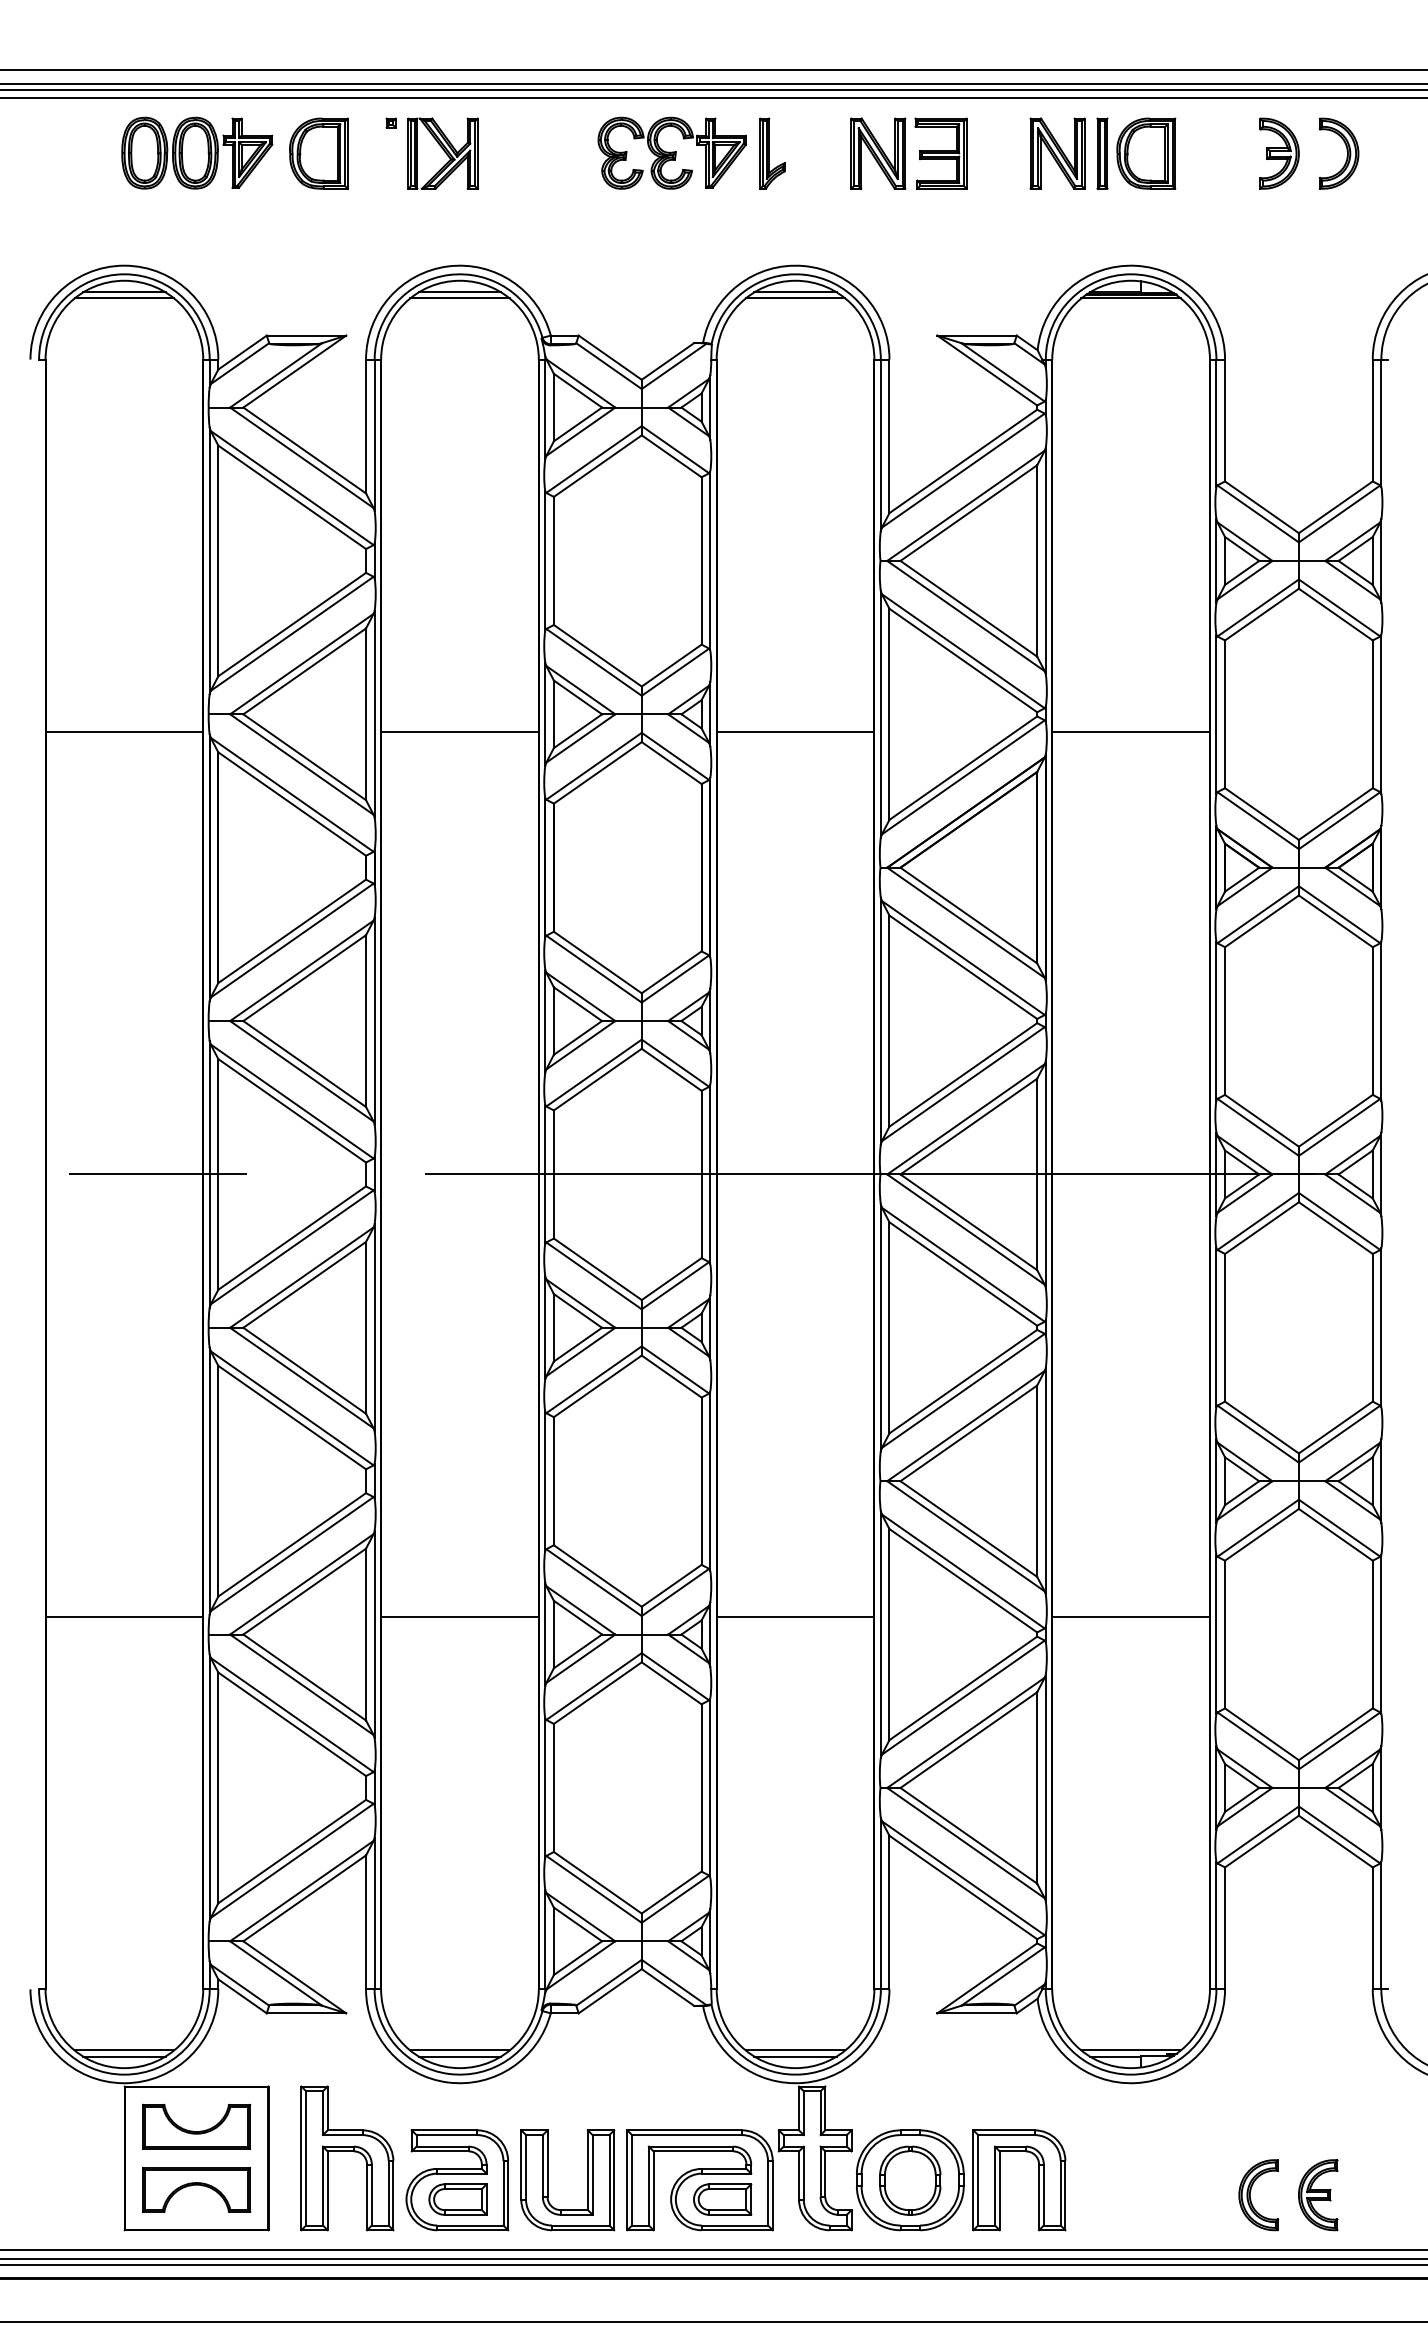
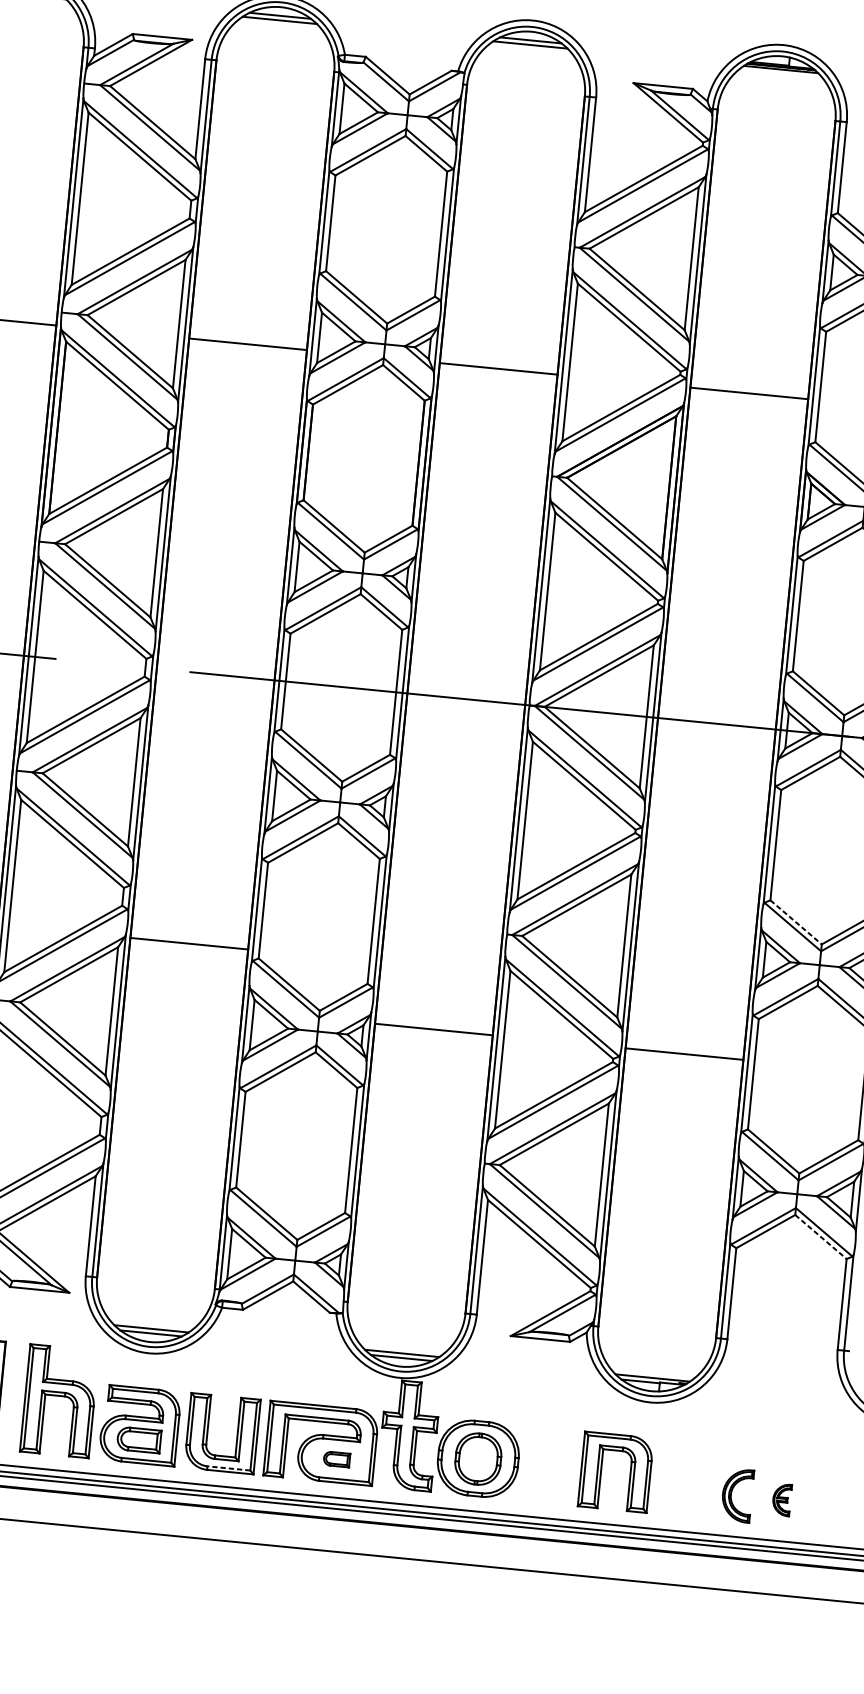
line: (1262, 1427) -> (796, 922), solid -> dashed
line: (459, 1616) -> (188, 943), moved
line: (1336, 1841) -> (821, 1236), solid -> dashed
part: (1000, 2180) -> (601, 1471), moved
part: (1318, 2195) -> (782, 1500), size x0.6
part: (722, 2199) -> (336, 1459), size x0.6
line: (580, 2225) -> (228, 1468), solid -> dashed

